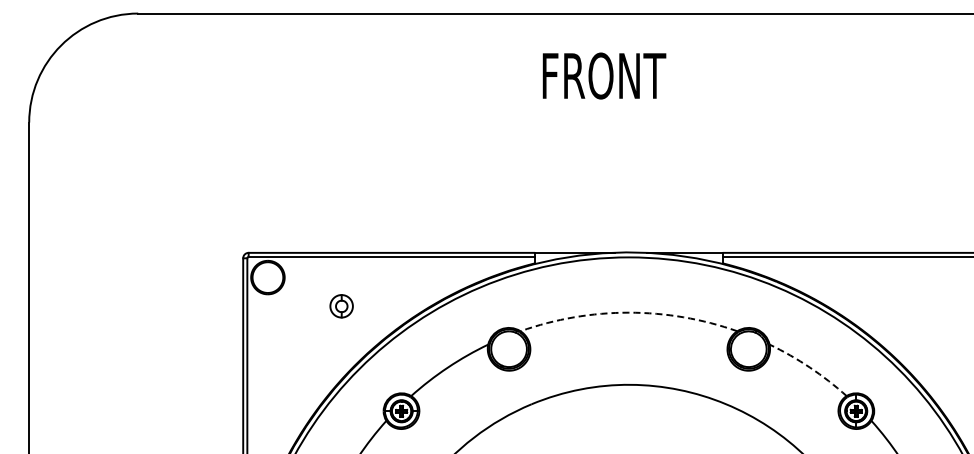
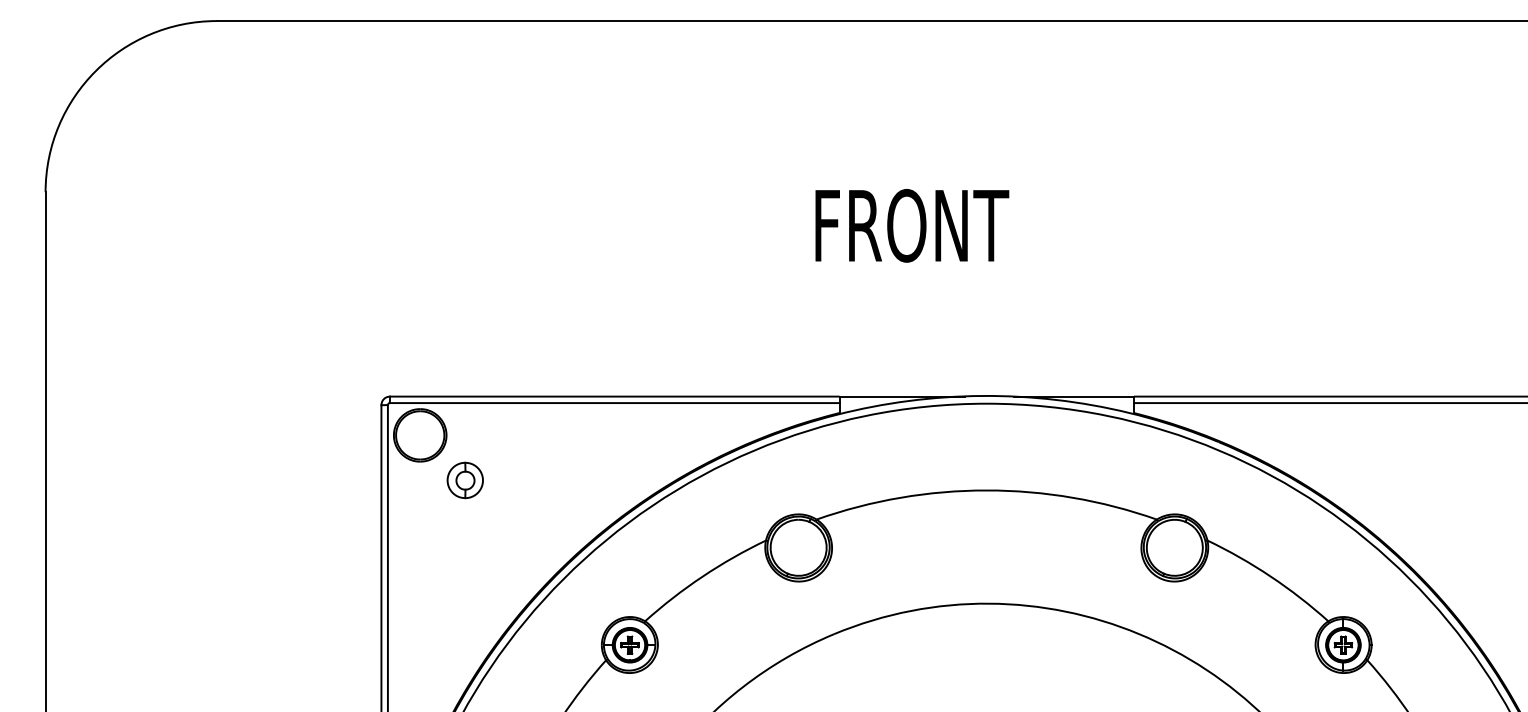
text: (604, 75) -> (912, 224), moved
part: (341, 306) -> (465, 480), moved
arc: (628, 312) -> (986, 490), dashed -> solid
arc: (809, 367) -> (1270, 576), dashed -> solid

